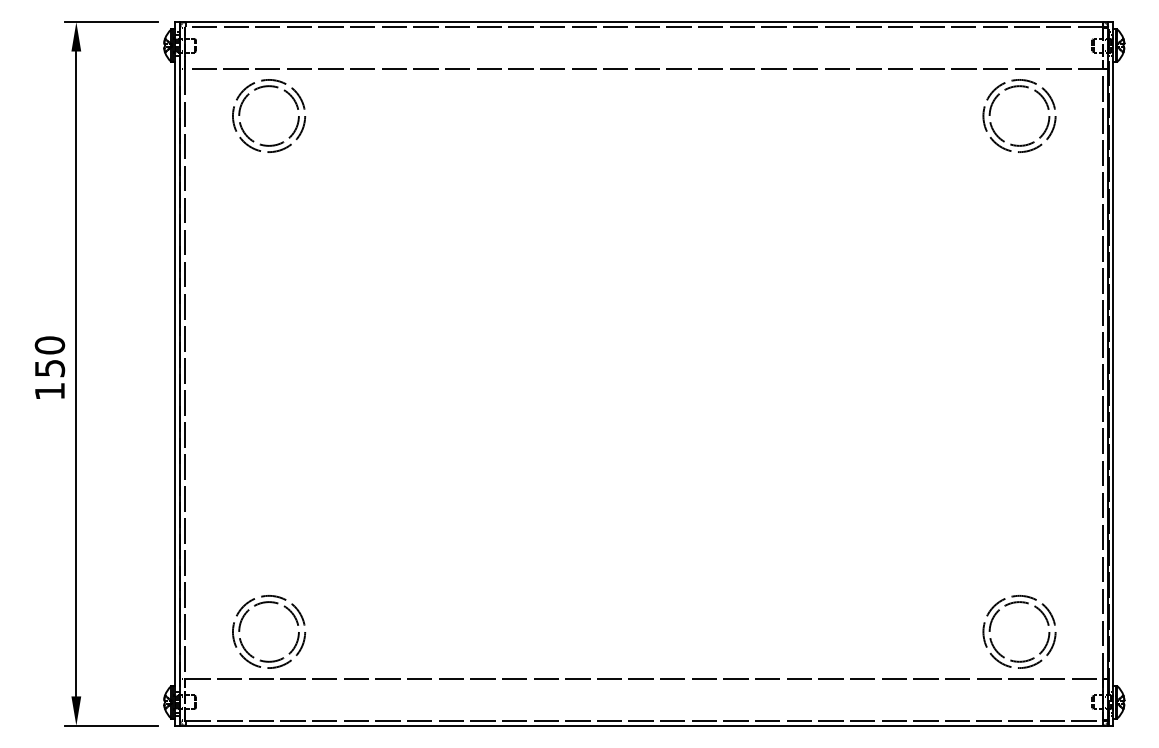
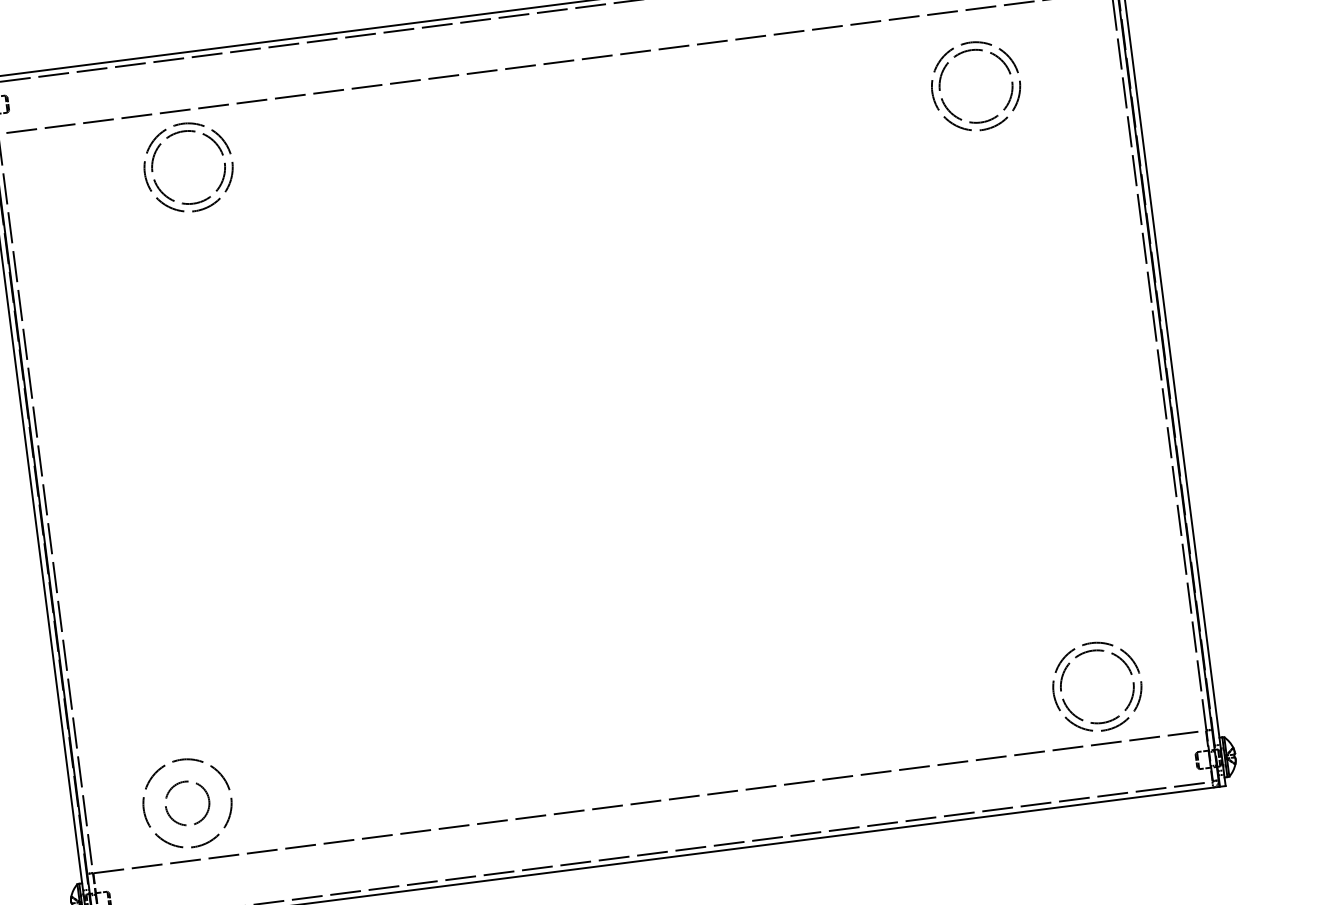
part: (269, 87) -> (184, 132), moved
part: (1019, 87) -> (971, 51), moved
circle: (268, 631) -> (186, 802), size x0.6

